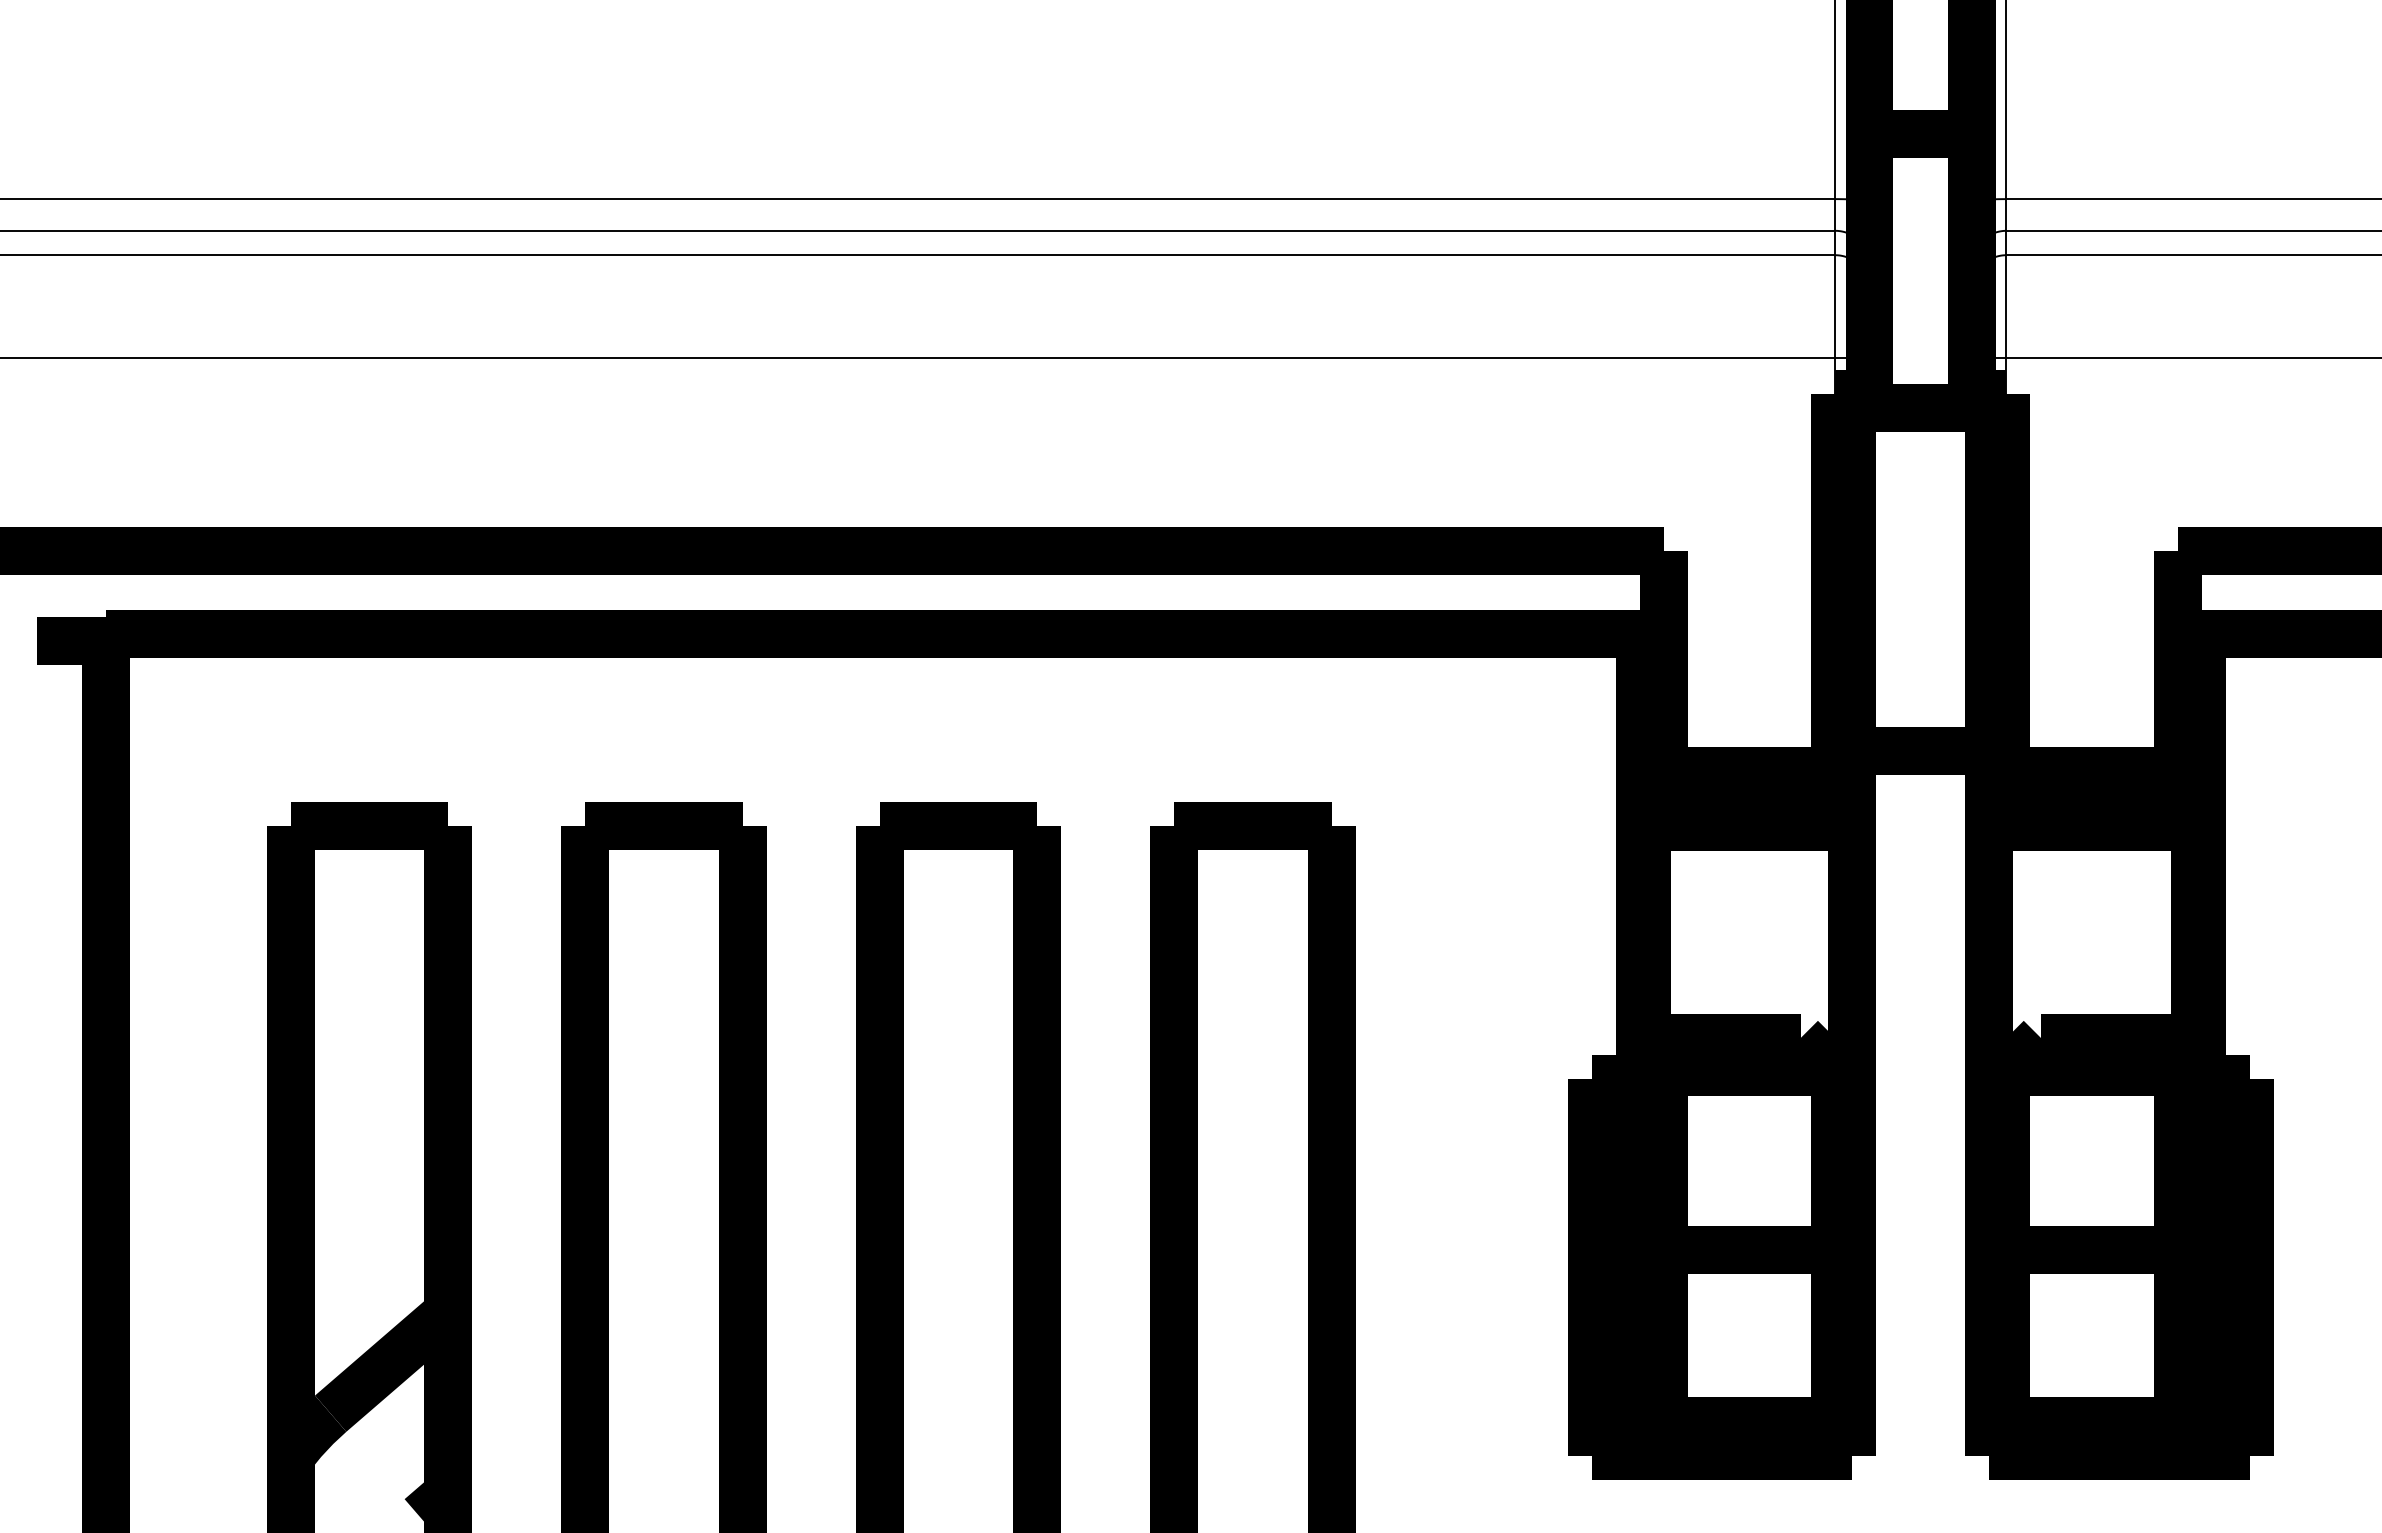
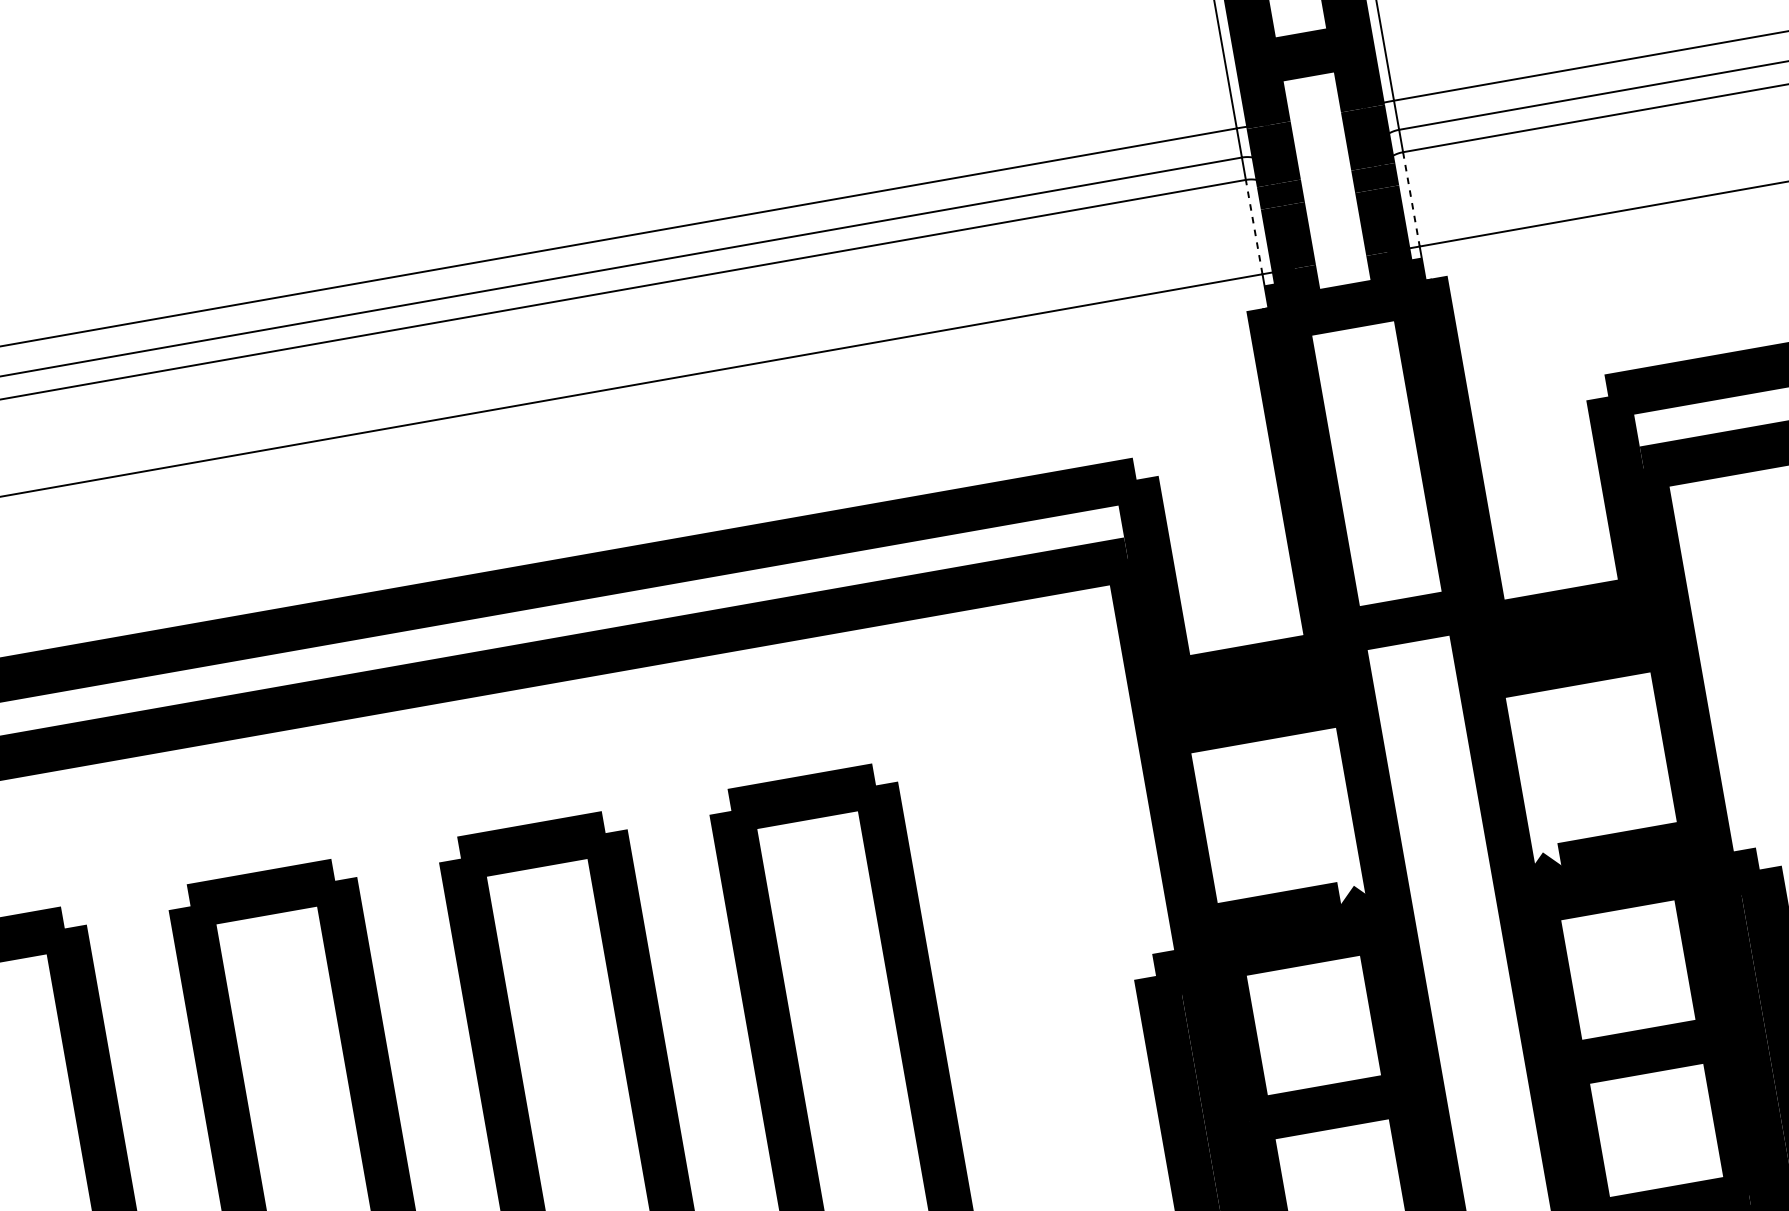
line: (1835, 306) -> (1254, 226), solid -> dashed
line: (2006, 307) -> (1411, 200), solid -> dashed

